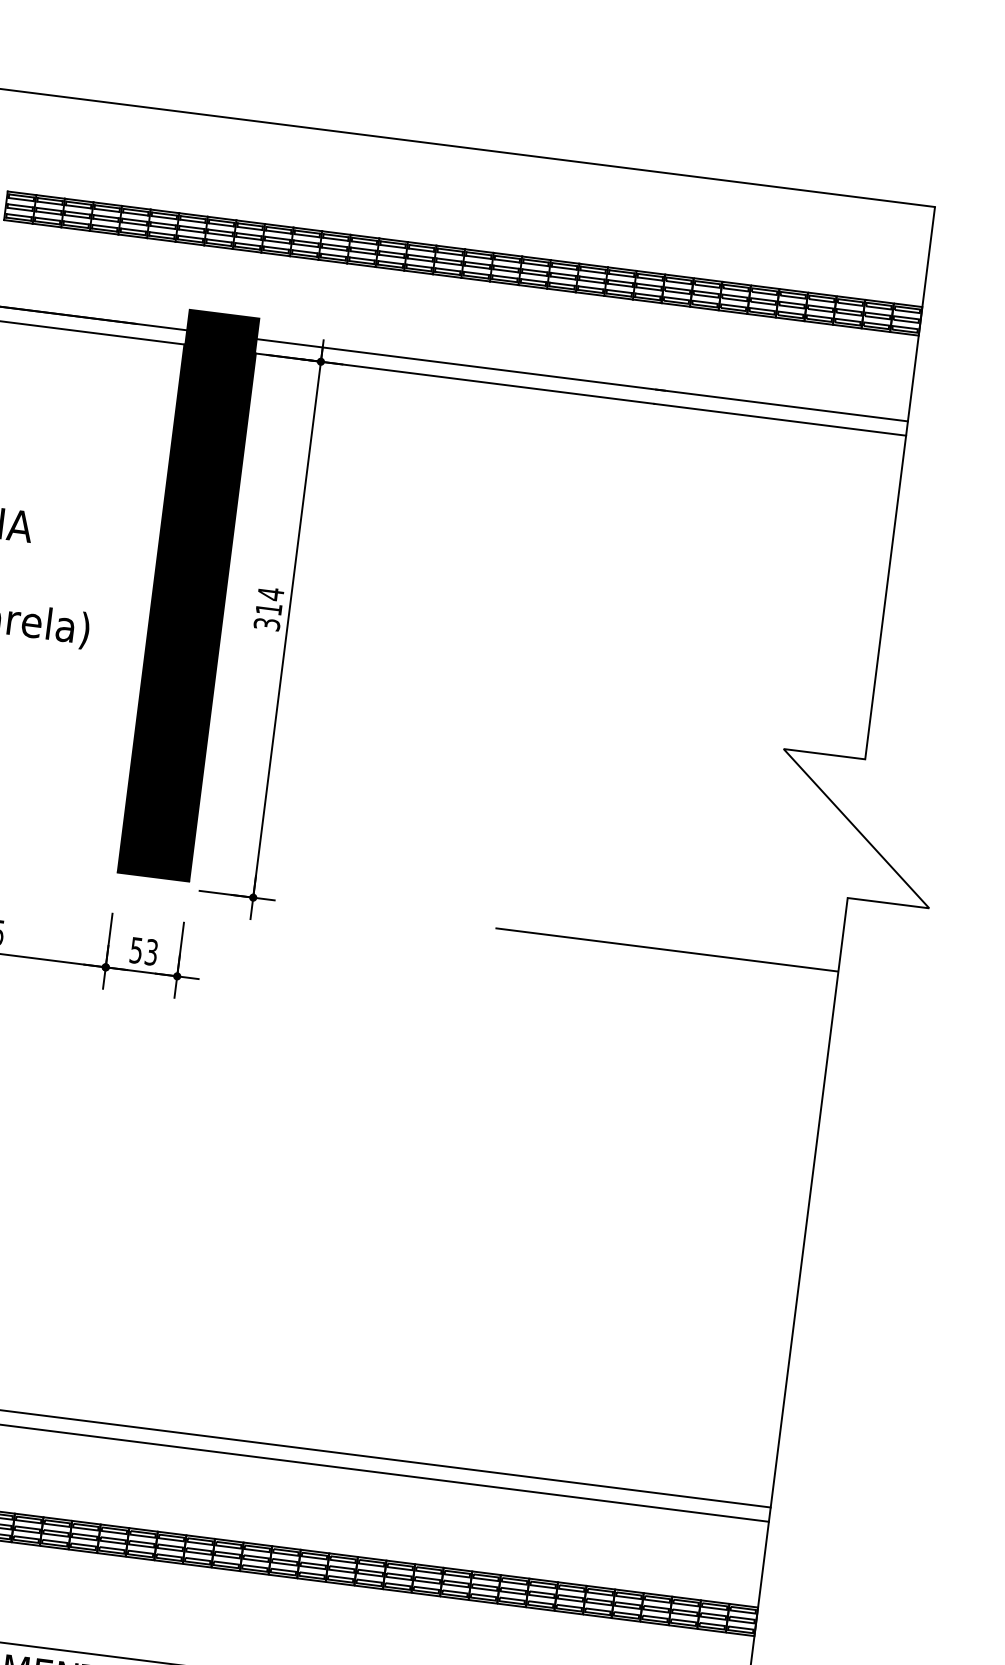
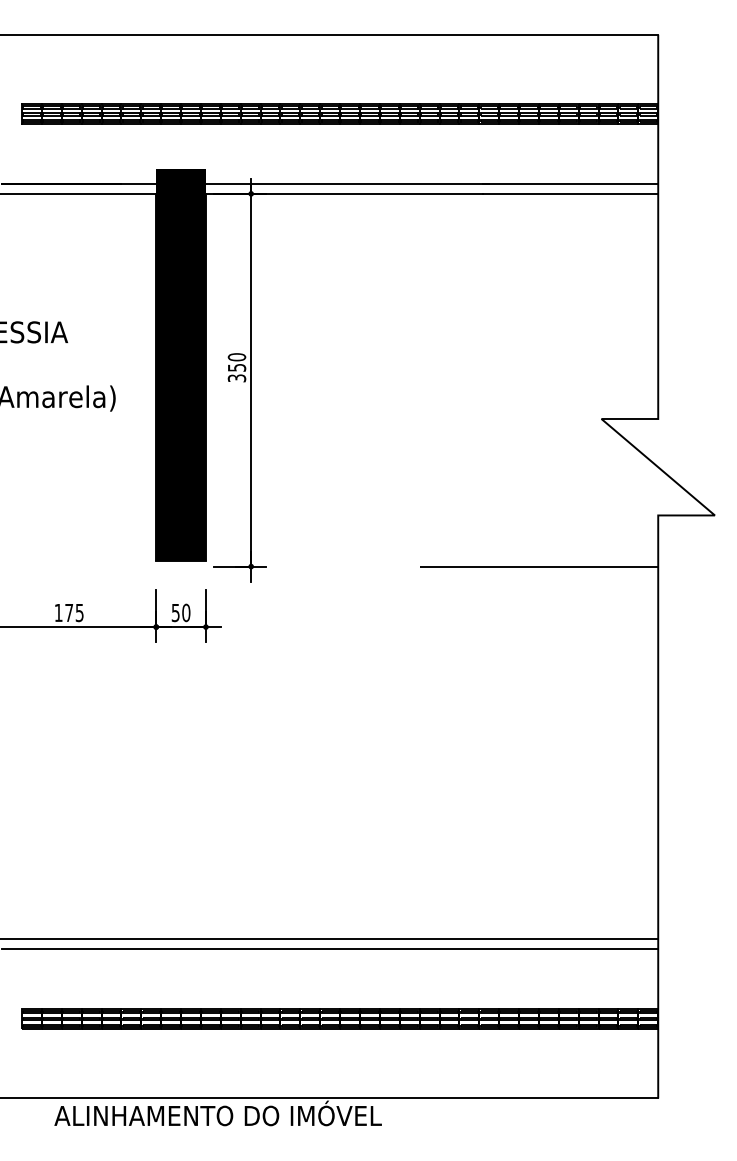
text: (269, 601) -> (236, 362), 314 -> 350
text: (151, 951) -> (186, 612), 53 -> 50

